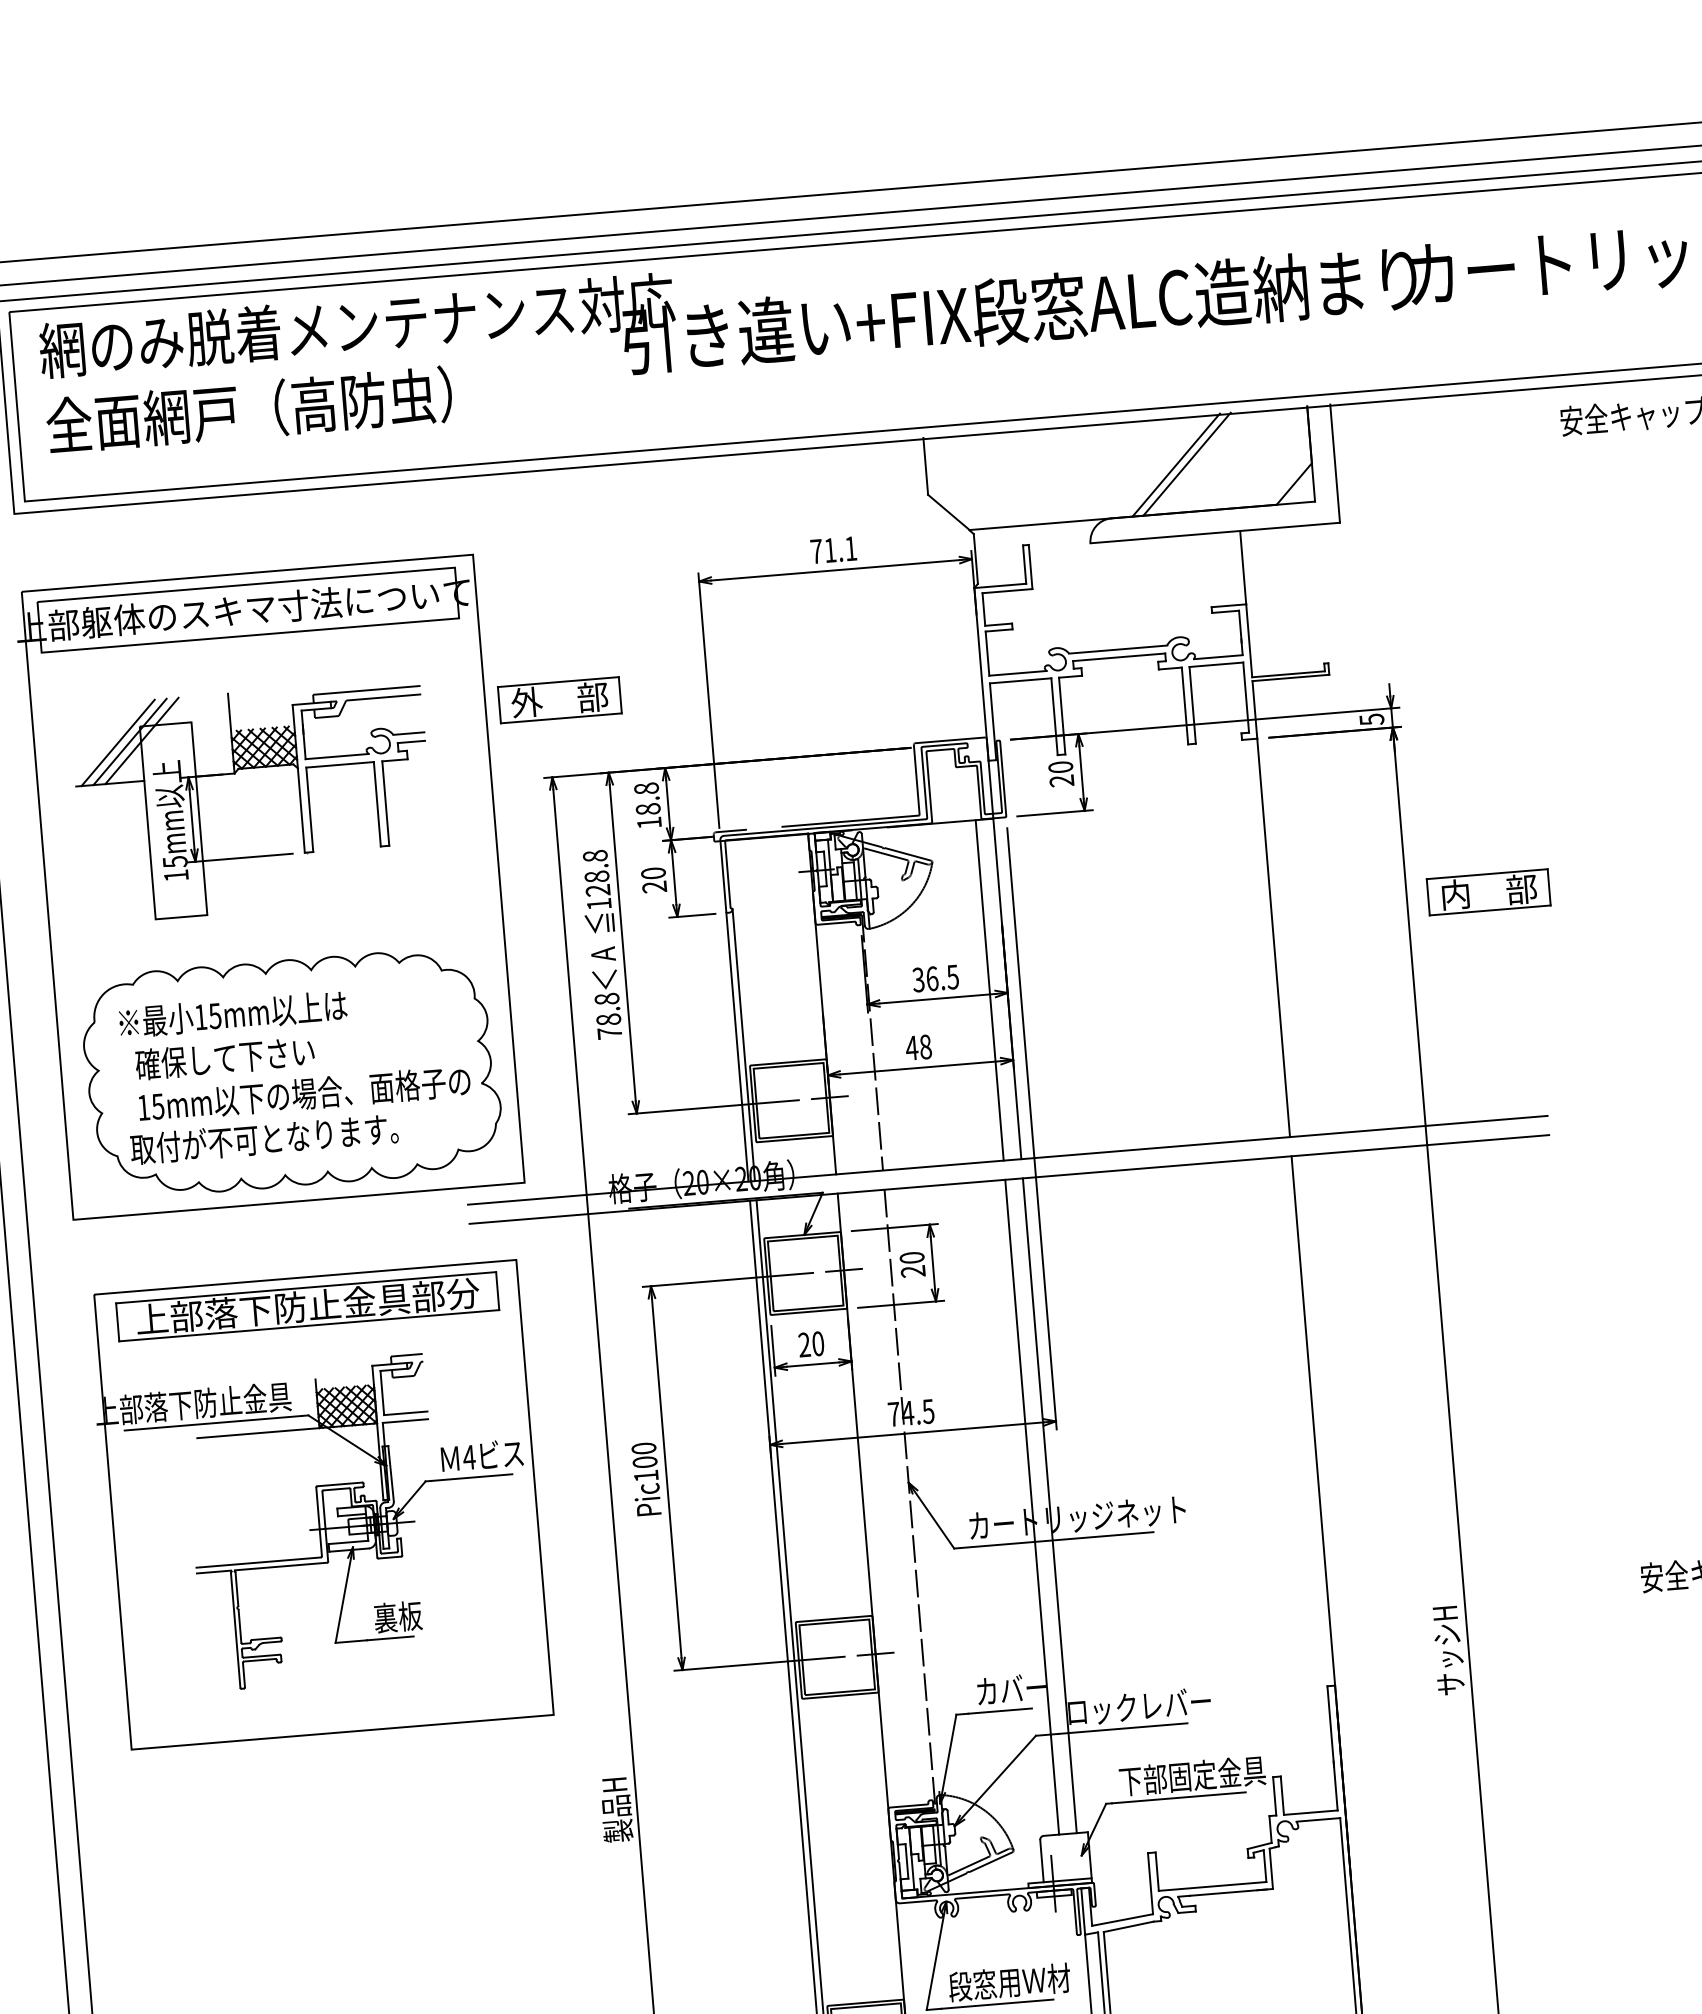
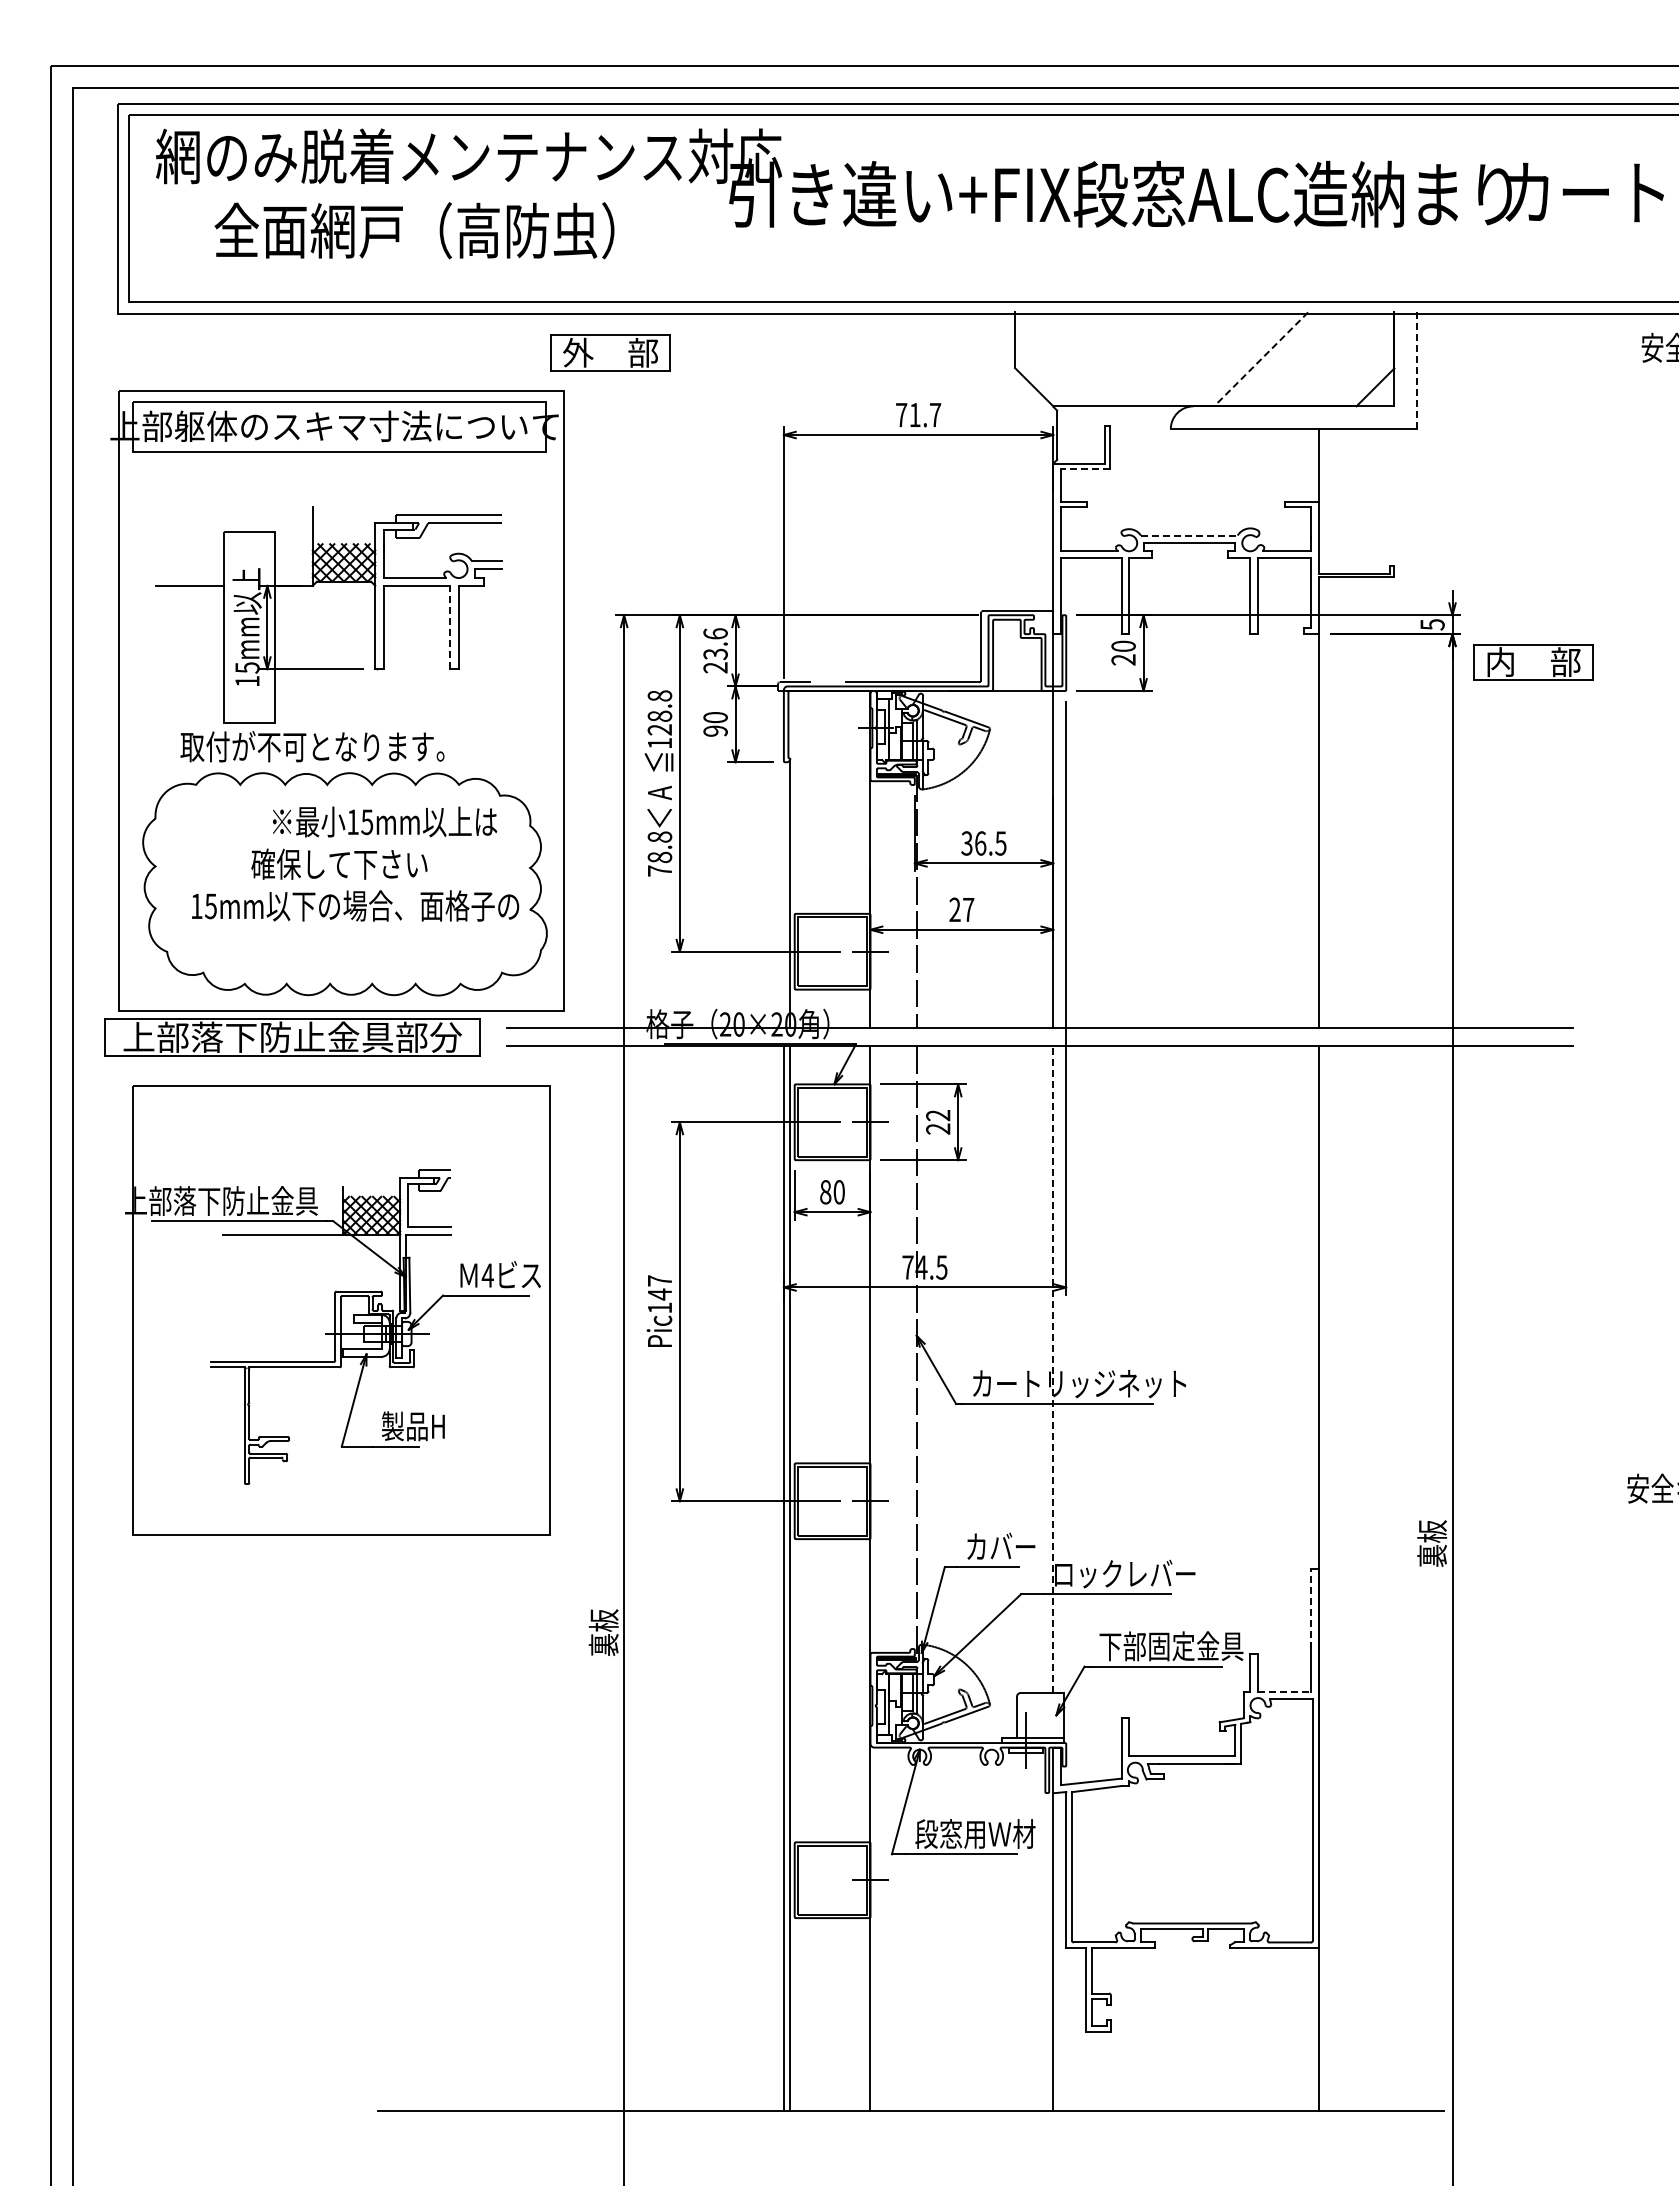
text: (249, 409) -> (414, 230), moved
line: (1186, 464) -> (1271, 359), removed
line: (1335, 464) -> (1417, 371), solid -> dashed
line: (1175, 465) -> (1260, 359), solid -> dashed
text: (850, 548) -> (935, 414), 71.1 -> 71.7
line: (1007, 591) -> (1085, 469), solid -> dashed
line: (1118, 649) -> (1189, 535), solid -> dashed
part: (559, 699) -> (610, 352), moved
line: (141, 741) -> (224, 546), removed
line: (129, 742) -> (212, 546), removed
line: (117, 743) -> (200, 546), removed
line: (377, 804) -> (450, 627), solid -> dashed
text: (647, 805) -> (715, 650), 18.8 -> 23.6
text: (654, 886) -> (715, 730), 20 -> 90
part: (1488, 892) -> (1533, 662), moved
line: (989, 990) -> (1035, 859), removed
text: (233, 1013) -> (385, 821), moved
line: (736, 1046) -> (783, 894), removed
text: (918, 1047) -> (961, 909), 48 -> 27
text: (224, 1057) -> (339, 863), moved
text: (264, 1138) -> (312, 746), moved
text: (912, 1257) -> (938, 1115), 20 -> 22
part: (307, 1306) -> (292, 1037), moved
text: (804, 1345) -> (825, 1192), 20 -> 80
text: (644, 1455) -> (659, 1287), Pic100 -> Pic147
line: (1049, 1505) -> (1053, 1369), solid -> dashed
line: (1031, 1507) -> (1035, 1369), removed
text: (405, 1616) -> (412, 1426), 裏板 -> 製品H
text: (1448, 1650) -> (1432, 1543), サッシH -> 裏板
line: (1331, 1726) -> (1311, 1608), solid -> dashed
text: (616, 1809) -> (603, 1632), 製品H -> 裏板
line: (1310, 1812) -> (1284, 1691), solid -> dashed

